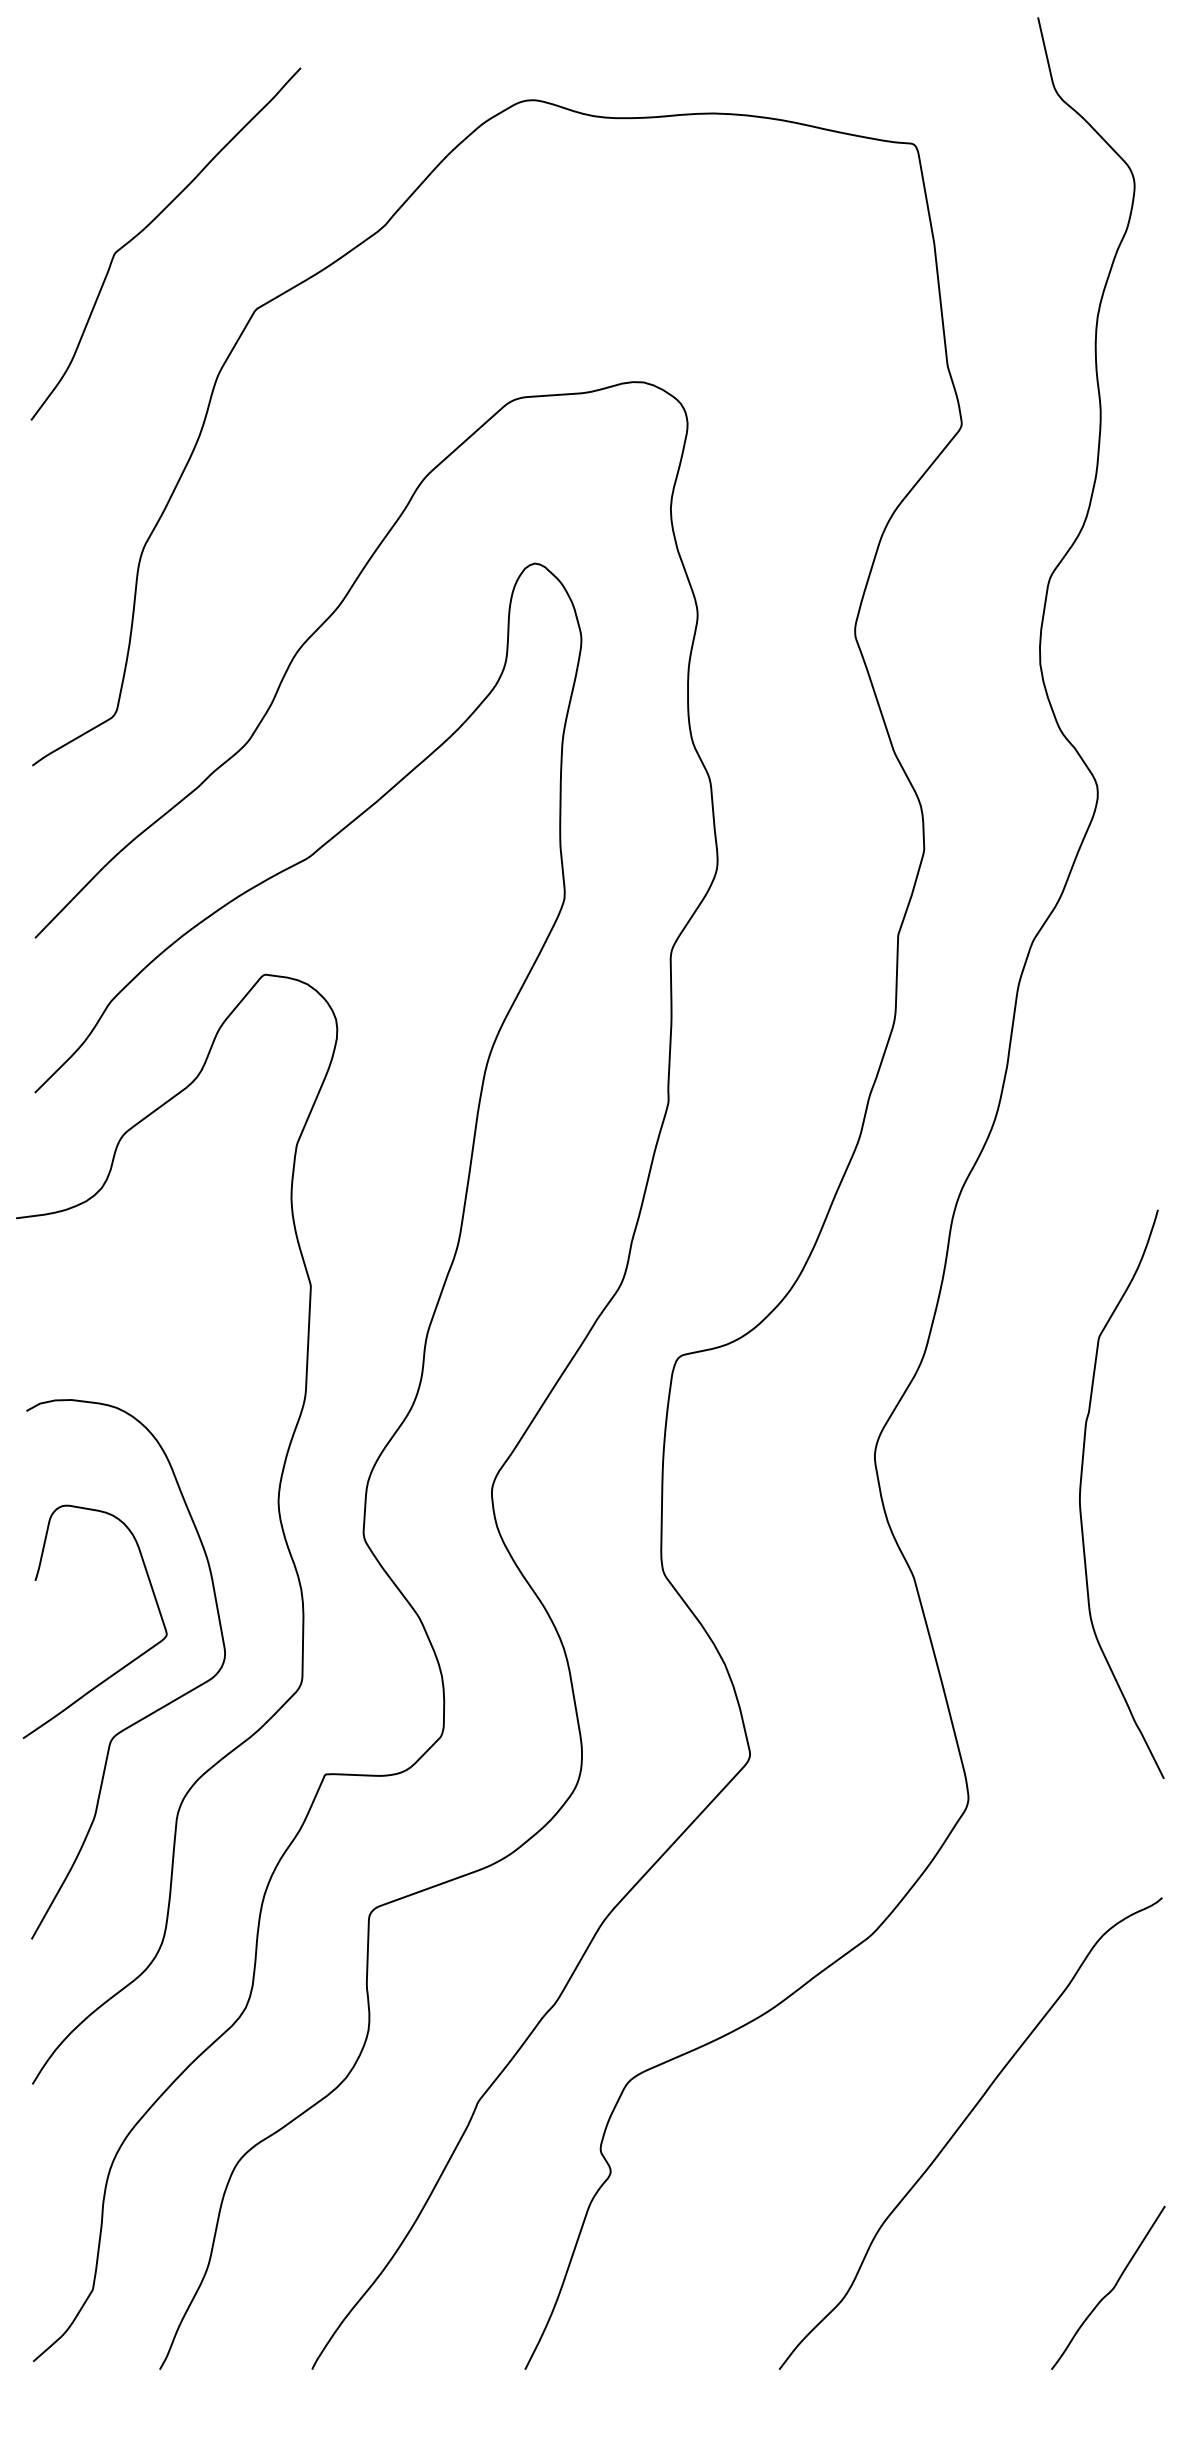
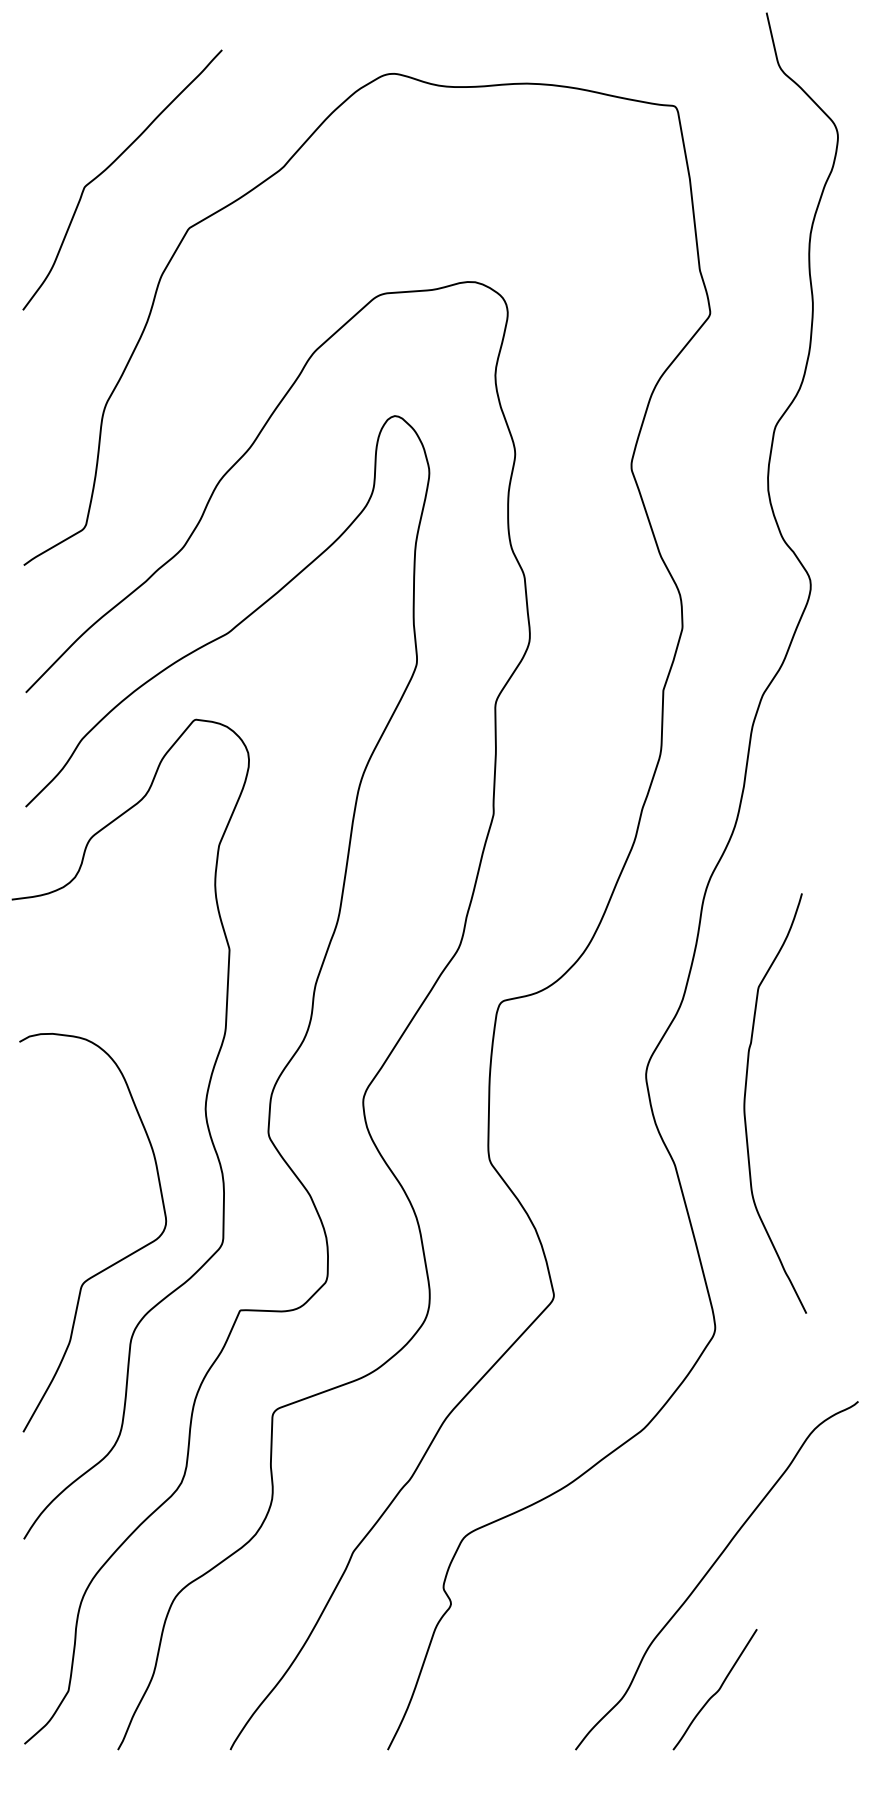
curve: (1081, 1490) -> (745, 1100), moved
curve: (124, 1665) -> (91, 1229), removed
curve: (1111, 2289) -> (717, 1690), moved

